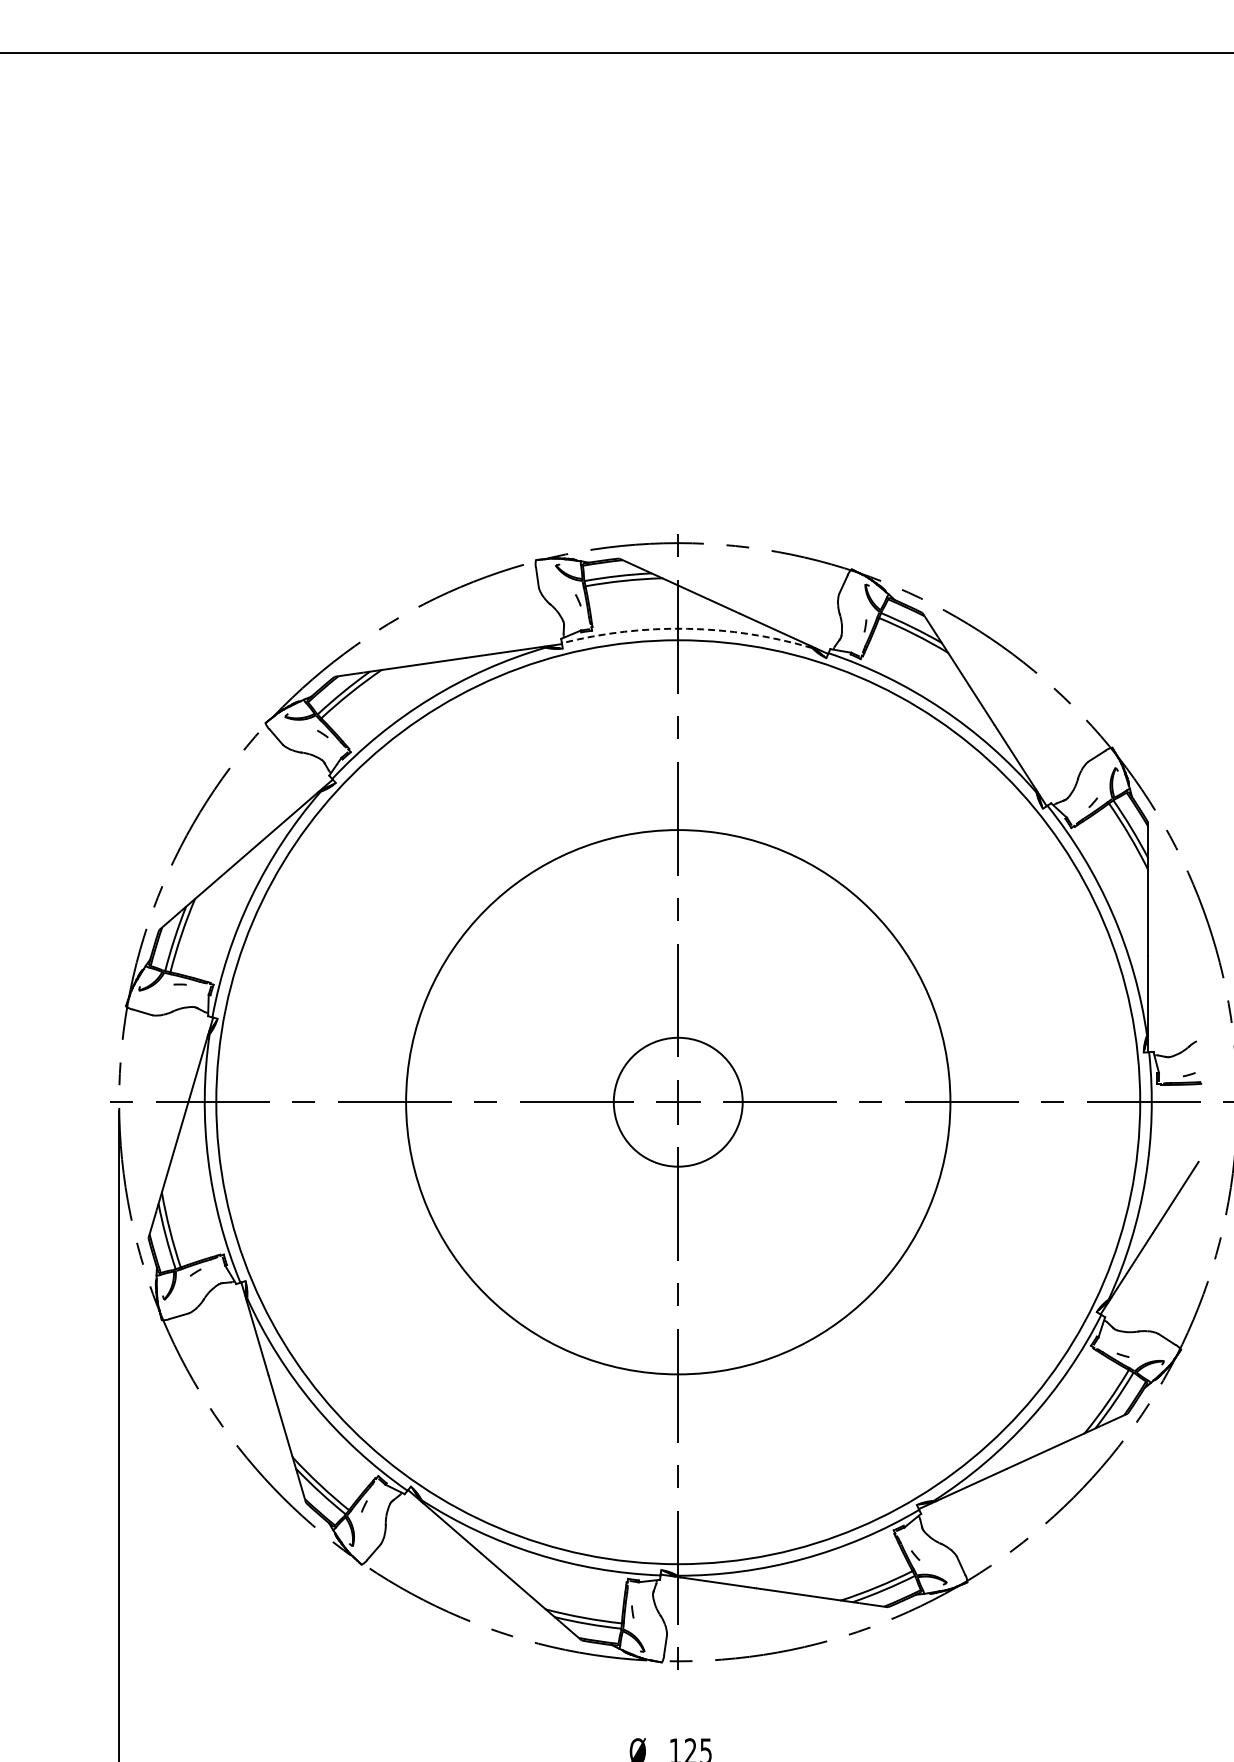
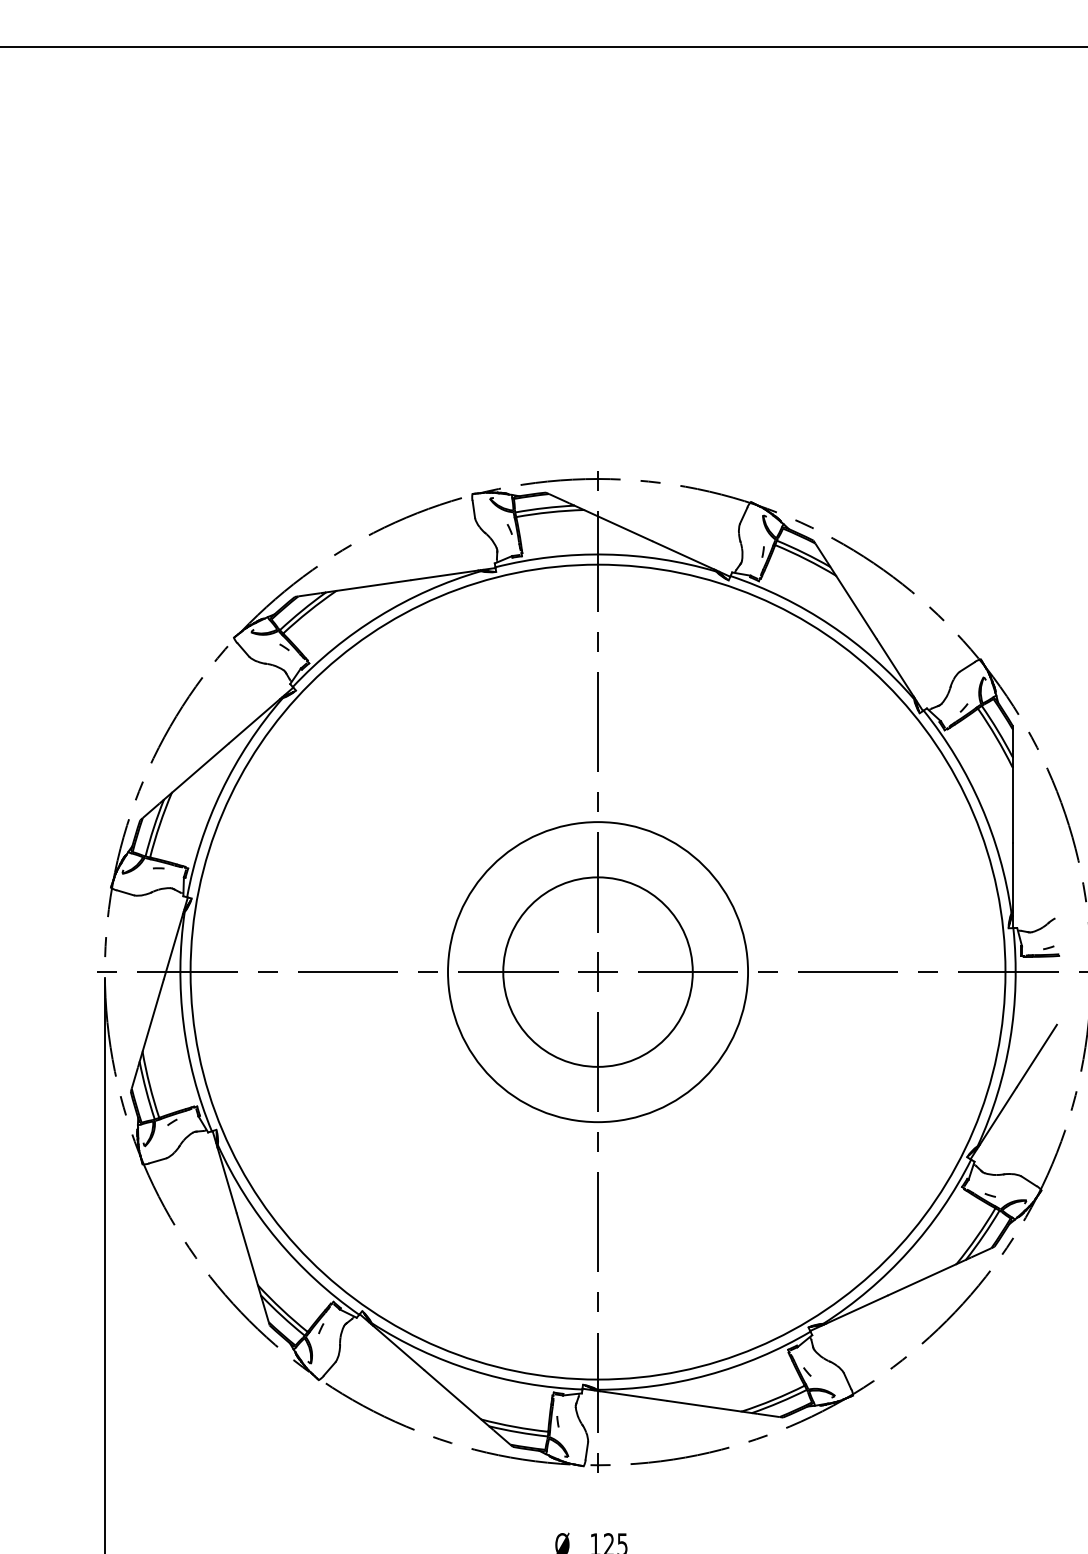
arc: (687, 628) -> (606, 554), dashed -> solid
circle: (677, 1101) -> (597, 971), size x1.67
circle: (678, 1102) -> (598, 972), size x0.62

